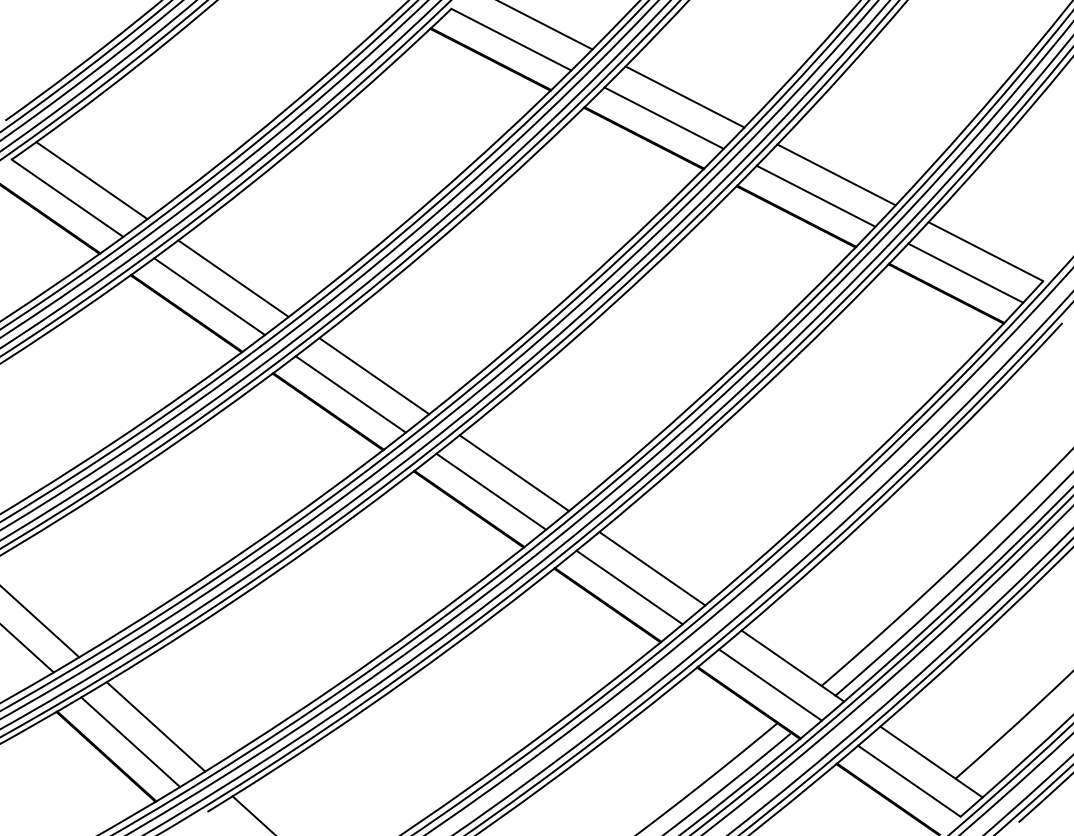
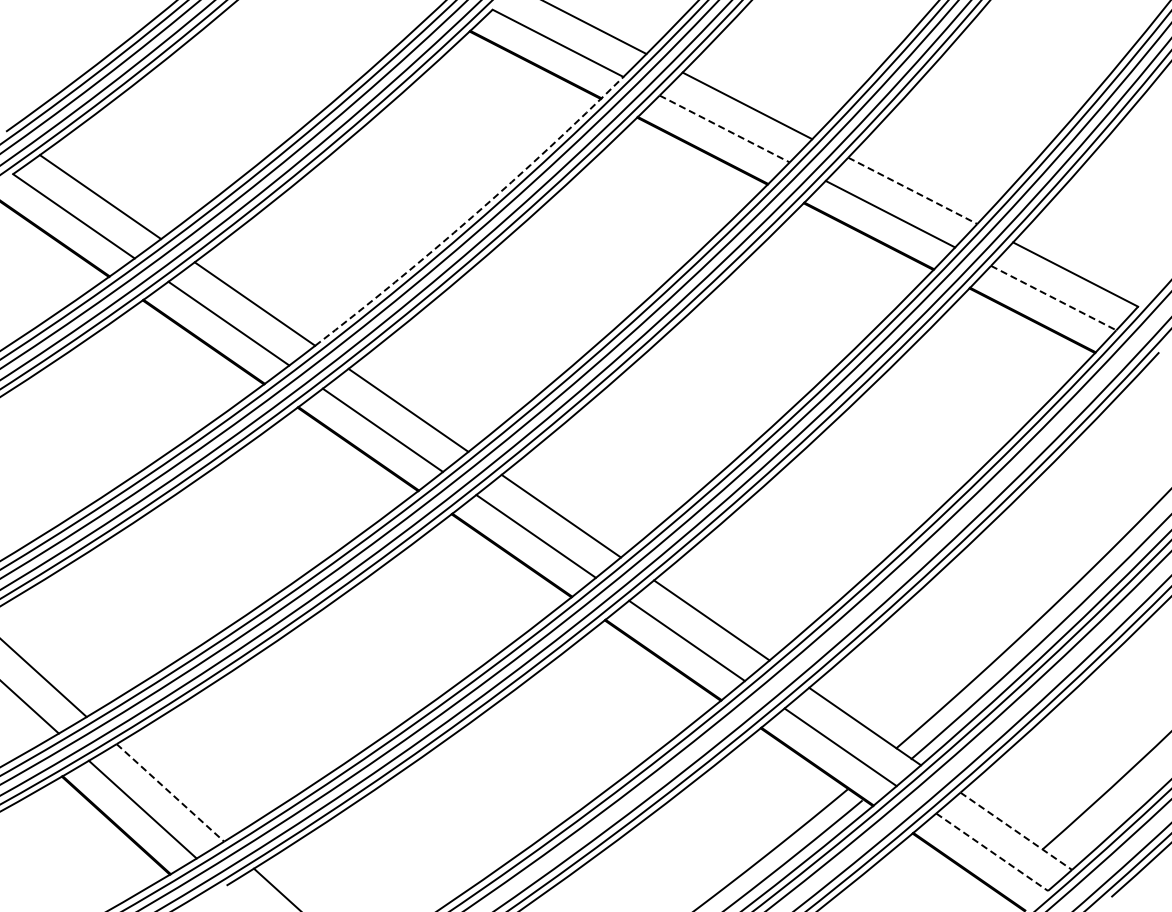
line: (664, 118) -> (725, 129), solid -> dashed
line: (836, 174) -> (912, 190), solid -> dashed
arc: (433, 198) -> (473, 216), solid -> dashed
line: (966, 273) -> (1054, 298), solid -> dashed
line: (156, 726) -> (170, 792), solid -> dashed
line: (931, 762) -> (1016, 831), solid -> dashed
line: (909, 781) -> (992, 852), solid -> dashed

